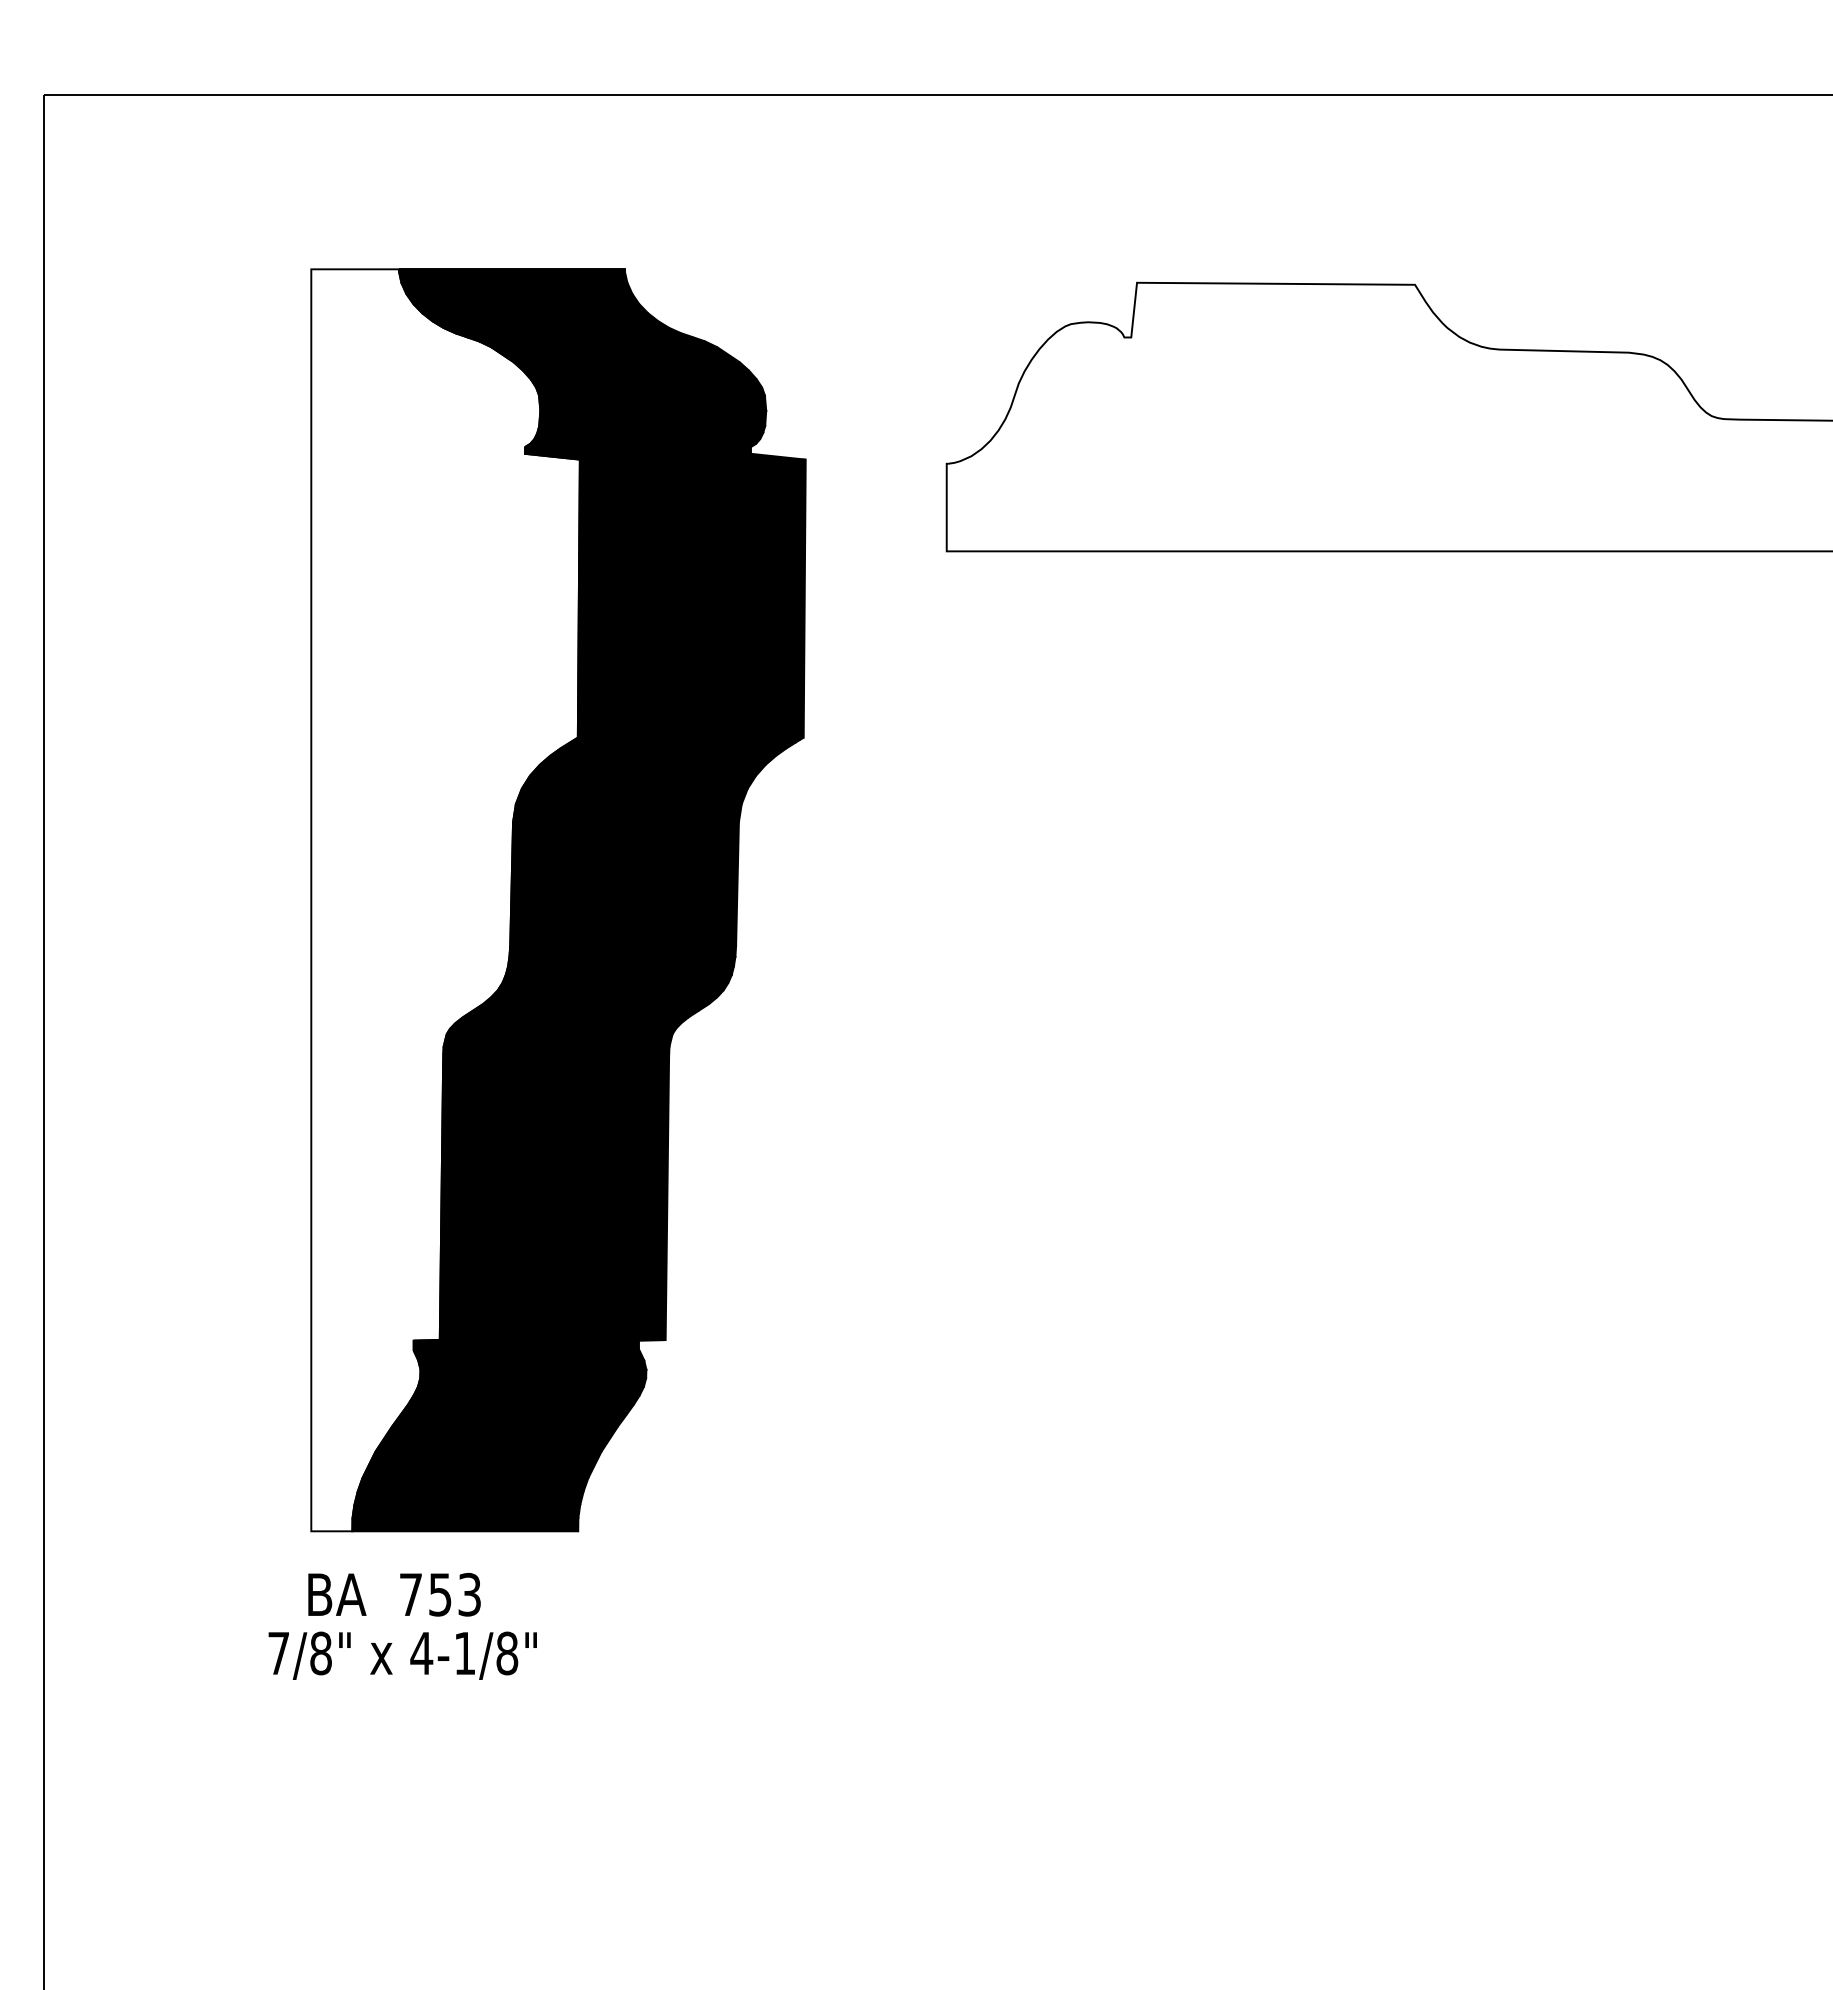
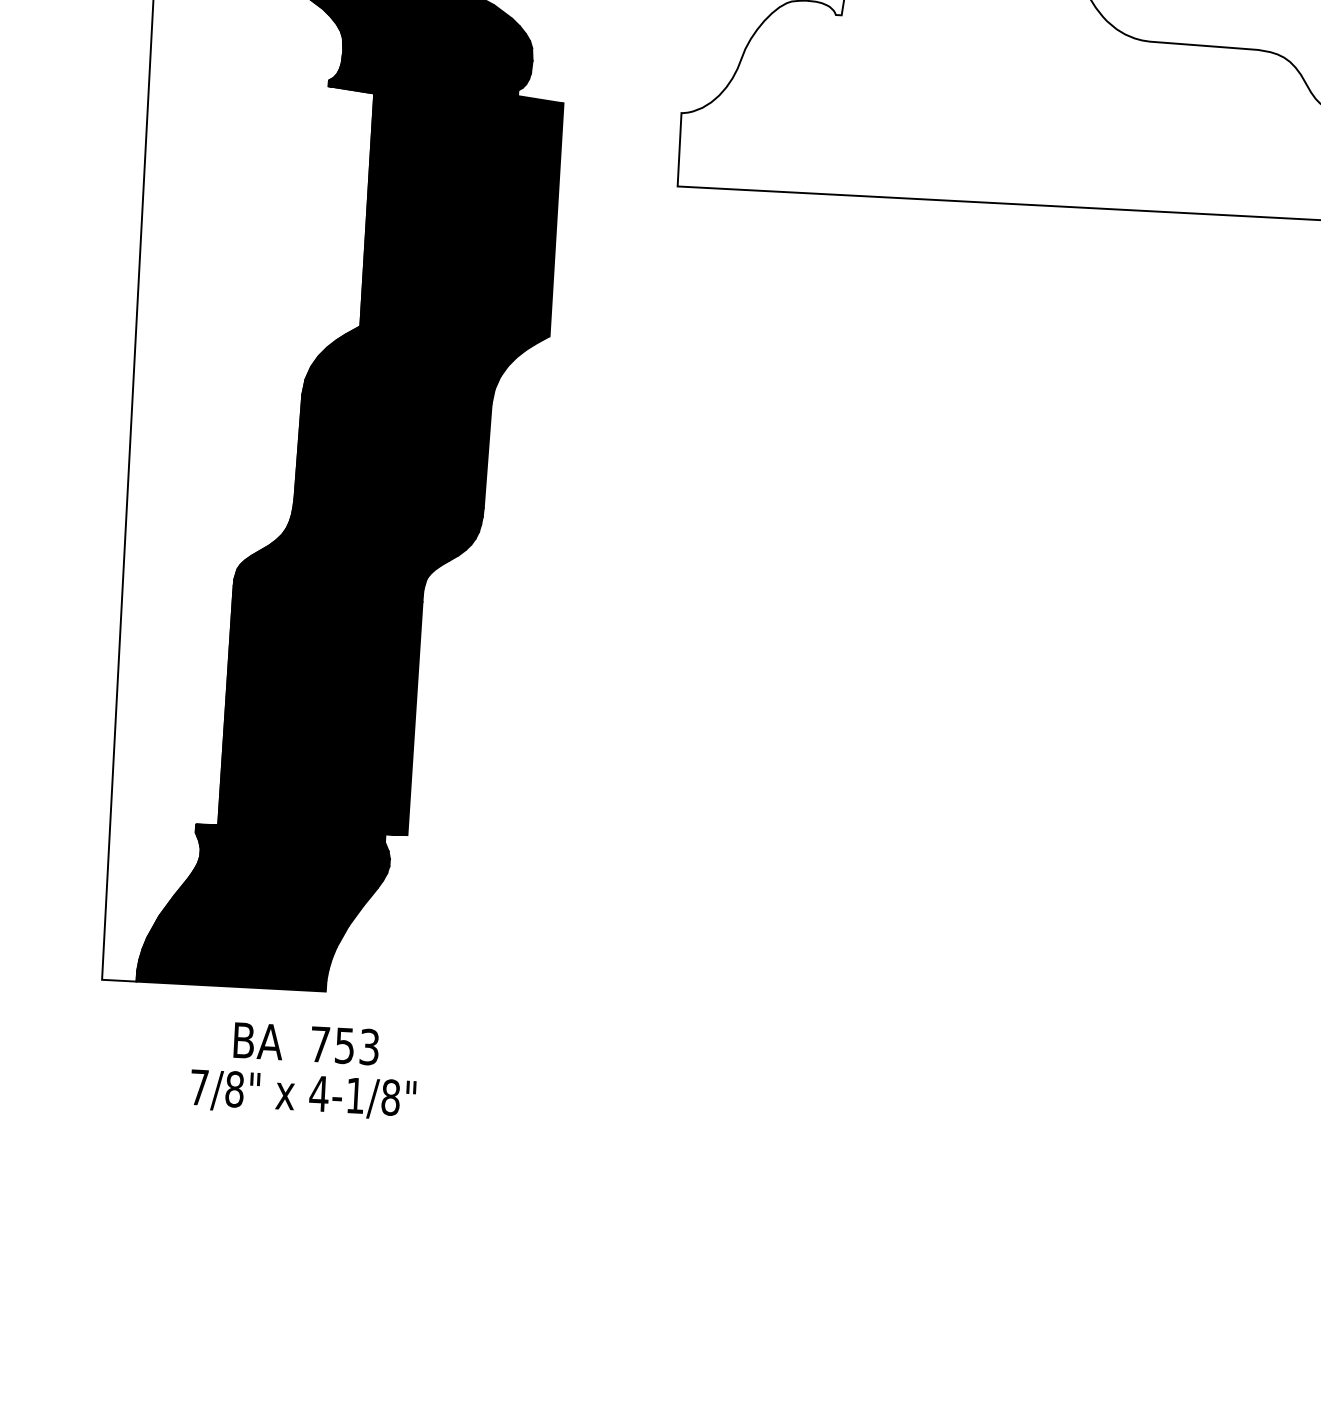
text: (394, 1594) -> (306, 1043), moved
text: (402, 1655) -> (302, 1094), moved

